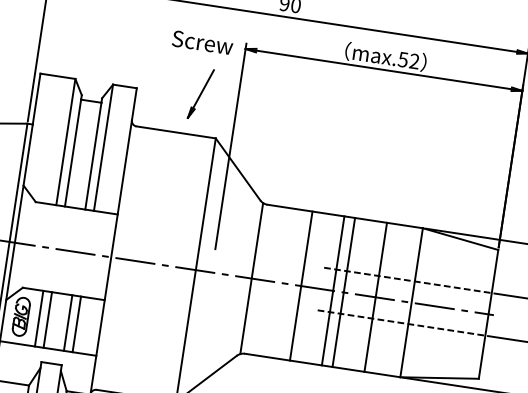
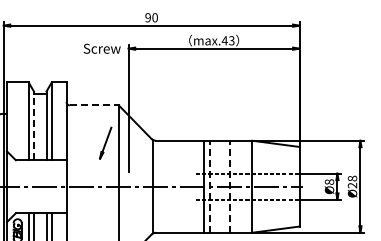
text: (407, 59) -> (227, 40), max.52 -> max.43
part: (200, 93) -> (105, 142), moved
line: (176, 132) -> (94, 105), solid -> dashed
line: (72, 153) -> (33, 127), solid -> dashed
line: (300, 285) -> (183, 186), removed
line: (344, 292) -> (210, 186), solid -> dashed
line: (375, 296) -> (229, 186), solid -> dashed

